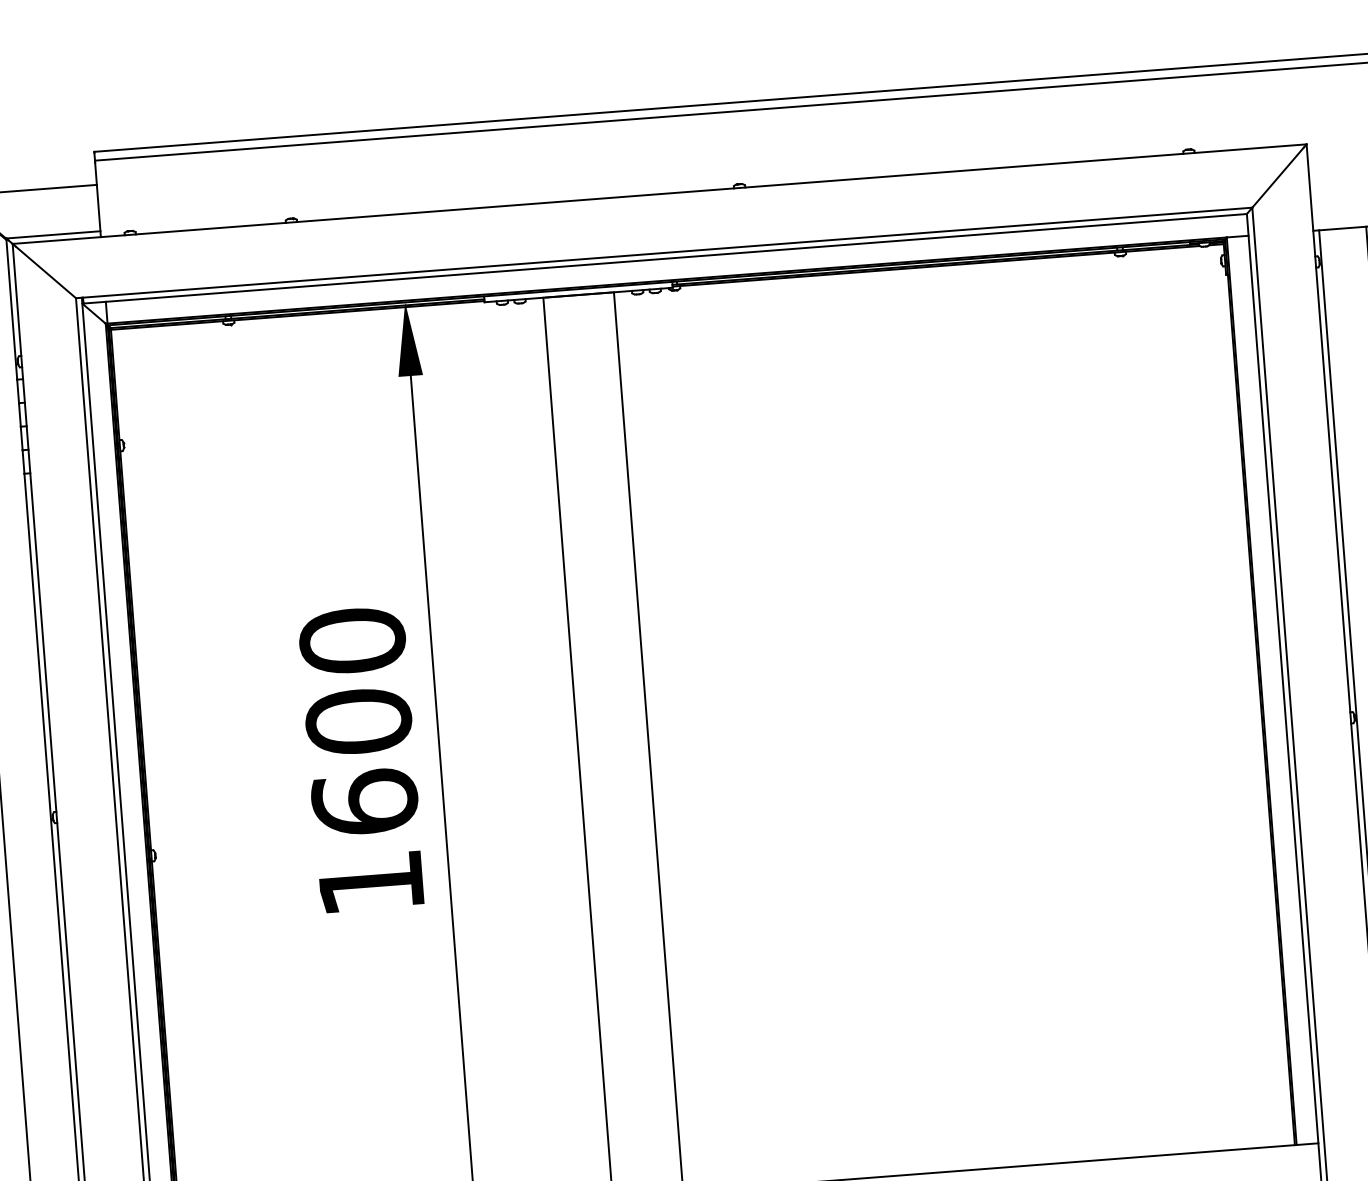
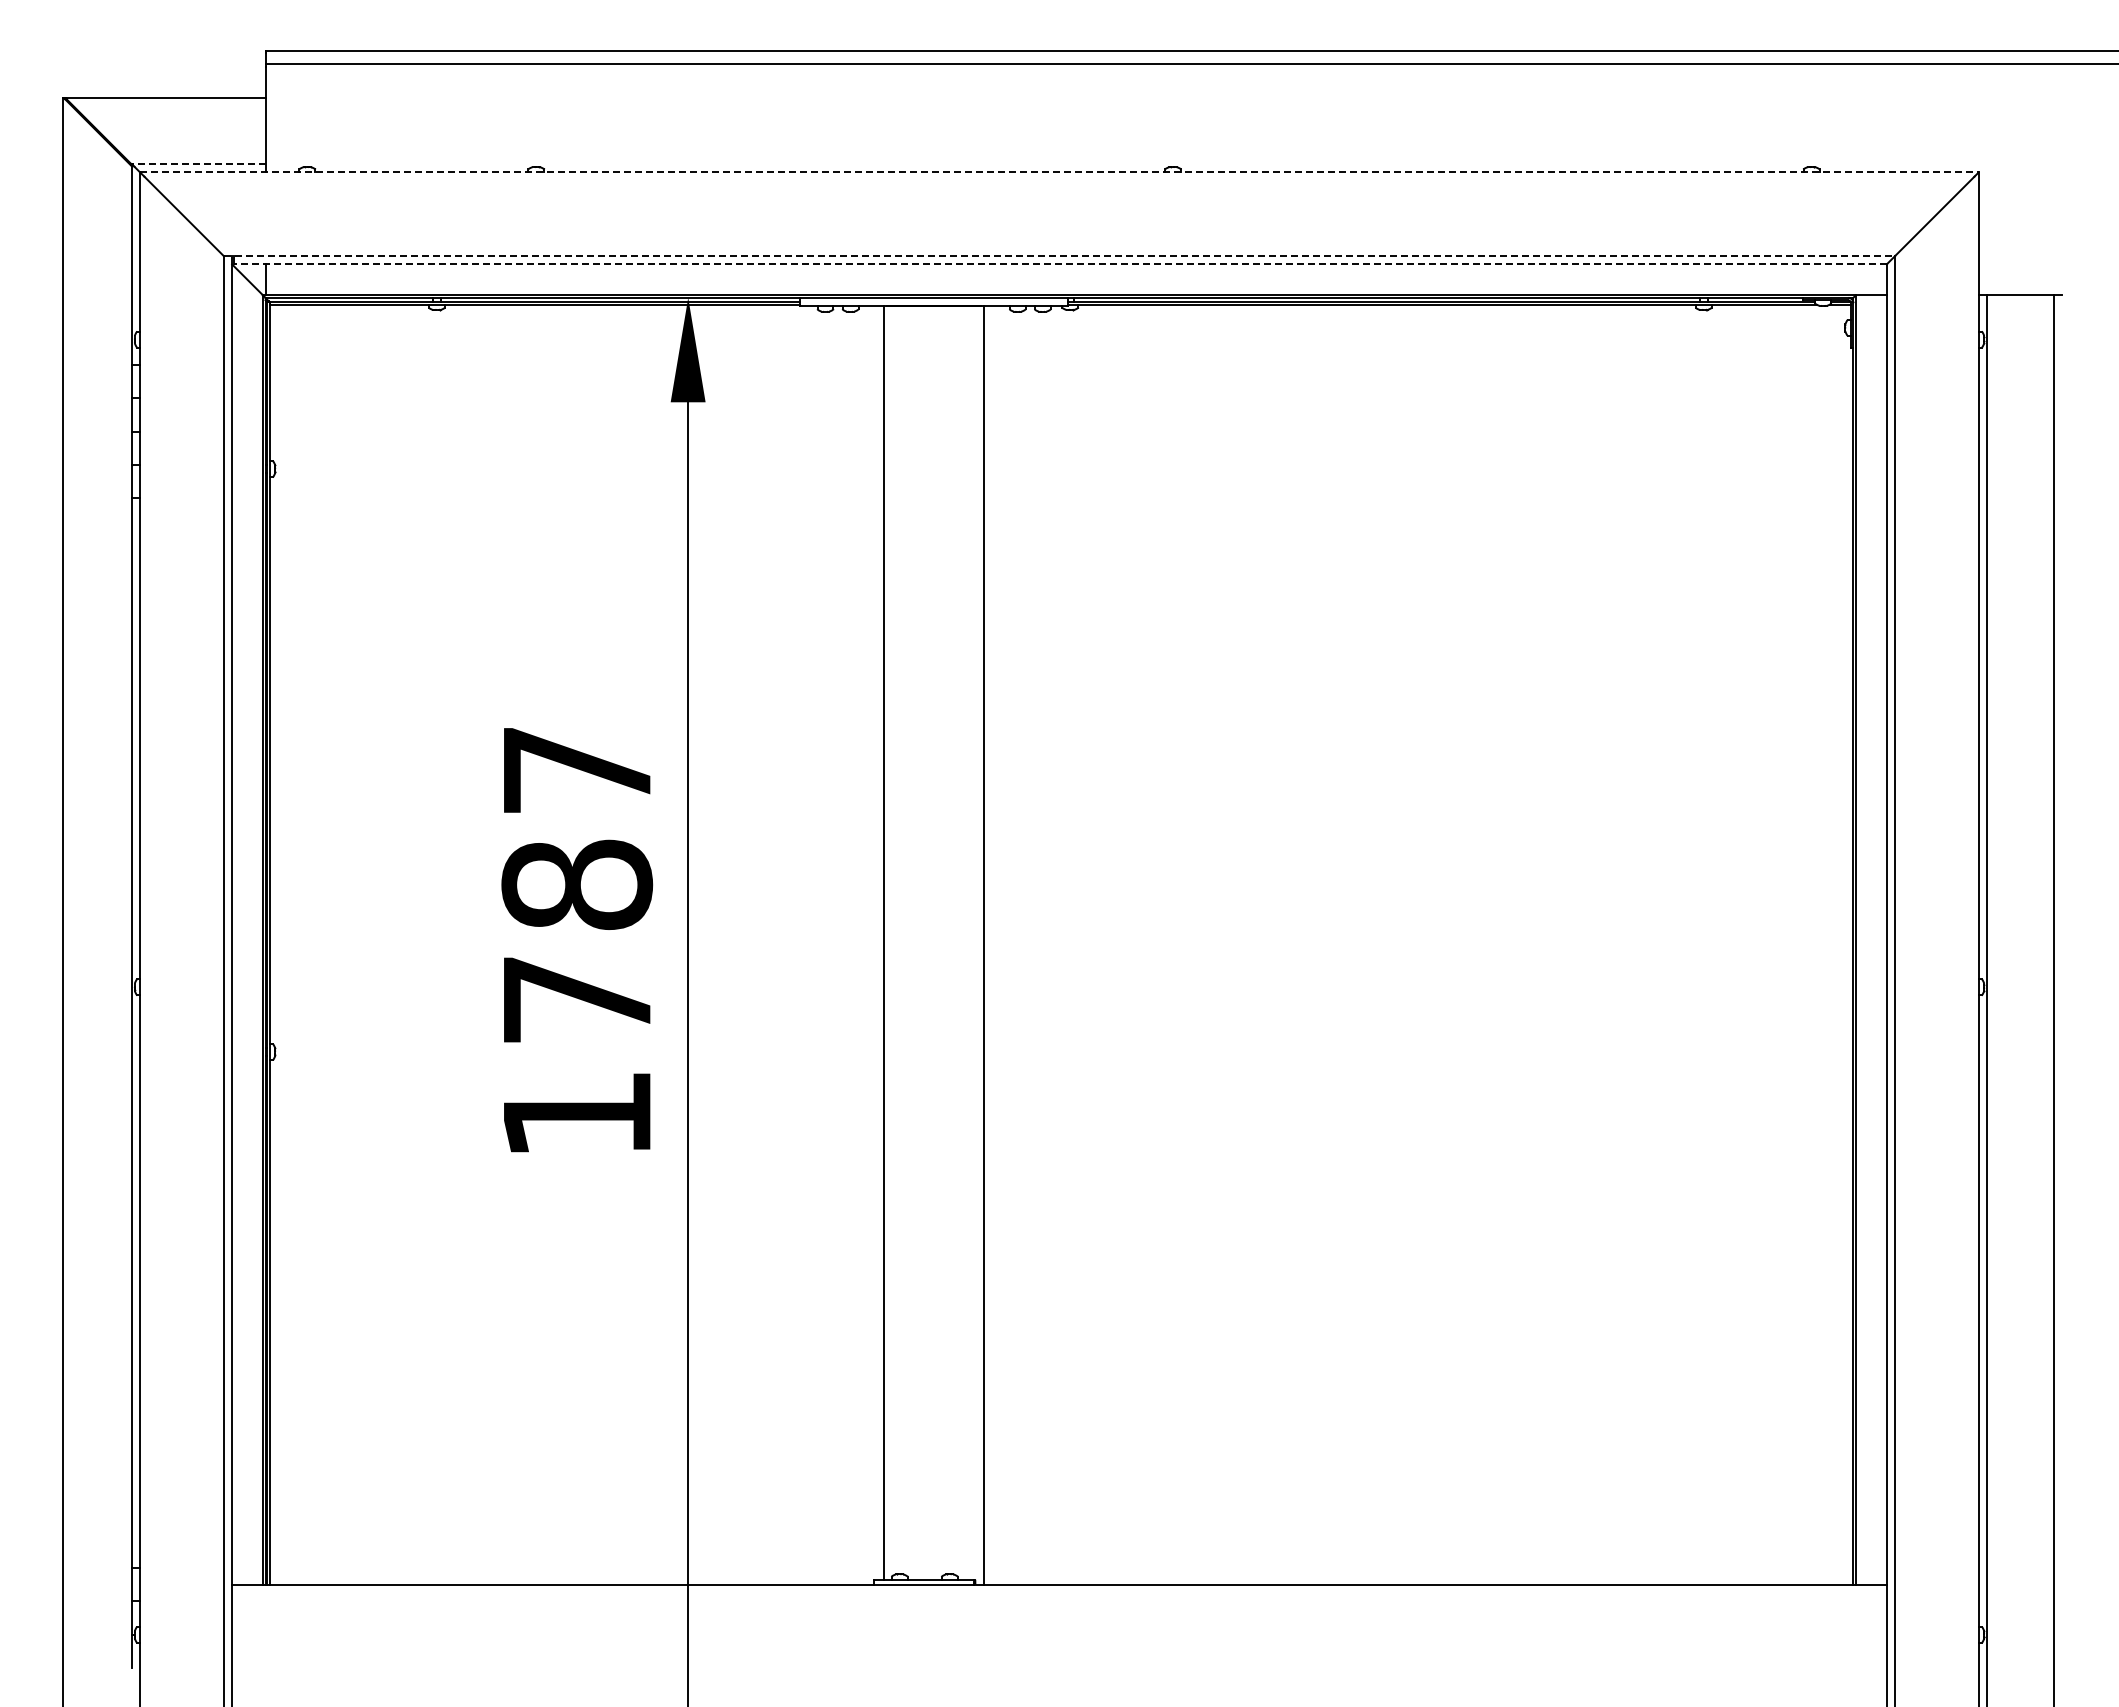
line: (659, 194) -> (1059, 172), solid -> dashed
line: (53, 235) -> (198, 164), solid -> dashed
line: (664, 253) -> (1059, 256), solid -> dashed
line: (664, 258) -> (1059, 264), solid -> dashed
text: (359, 721) -> (577, 884), 1600 -> 1787

